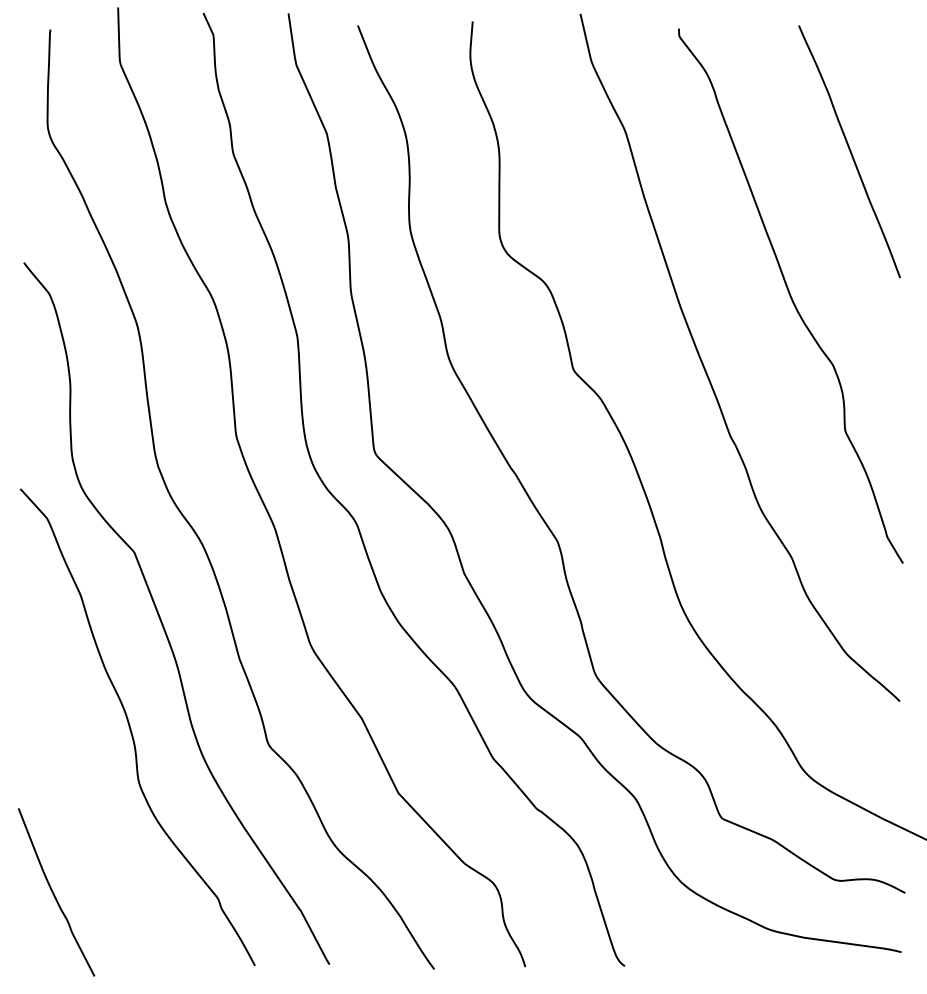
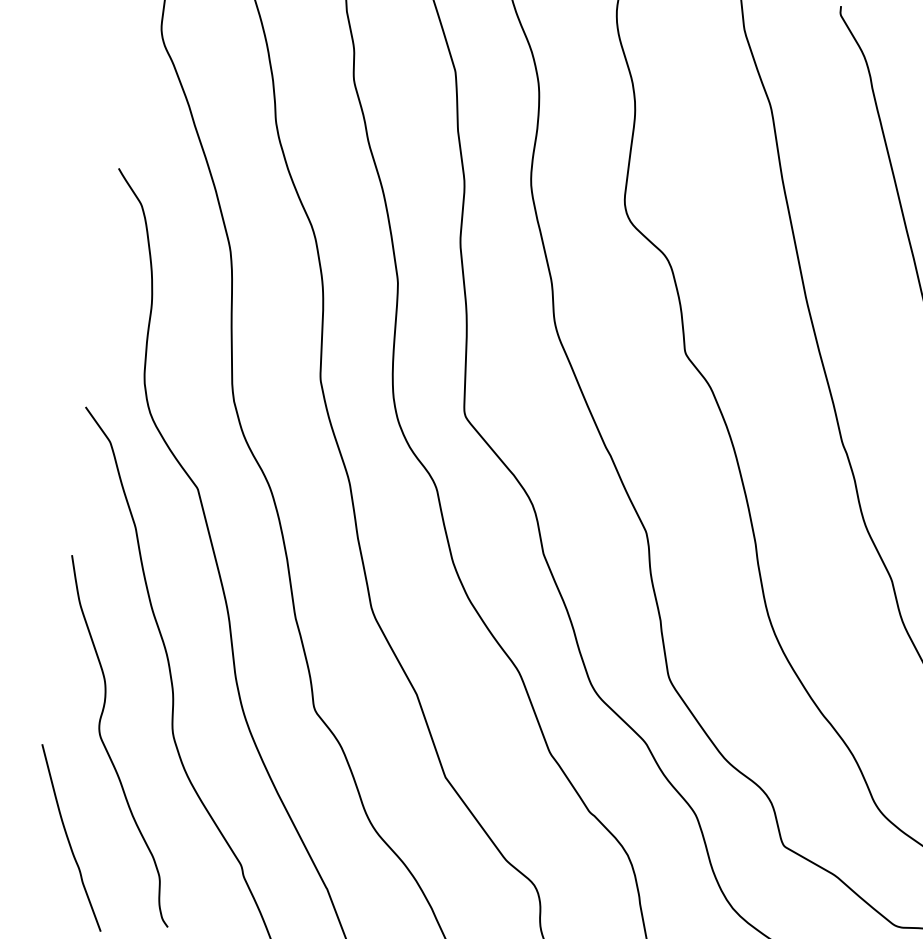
curve: (78, 803) -> (106, 746), added

